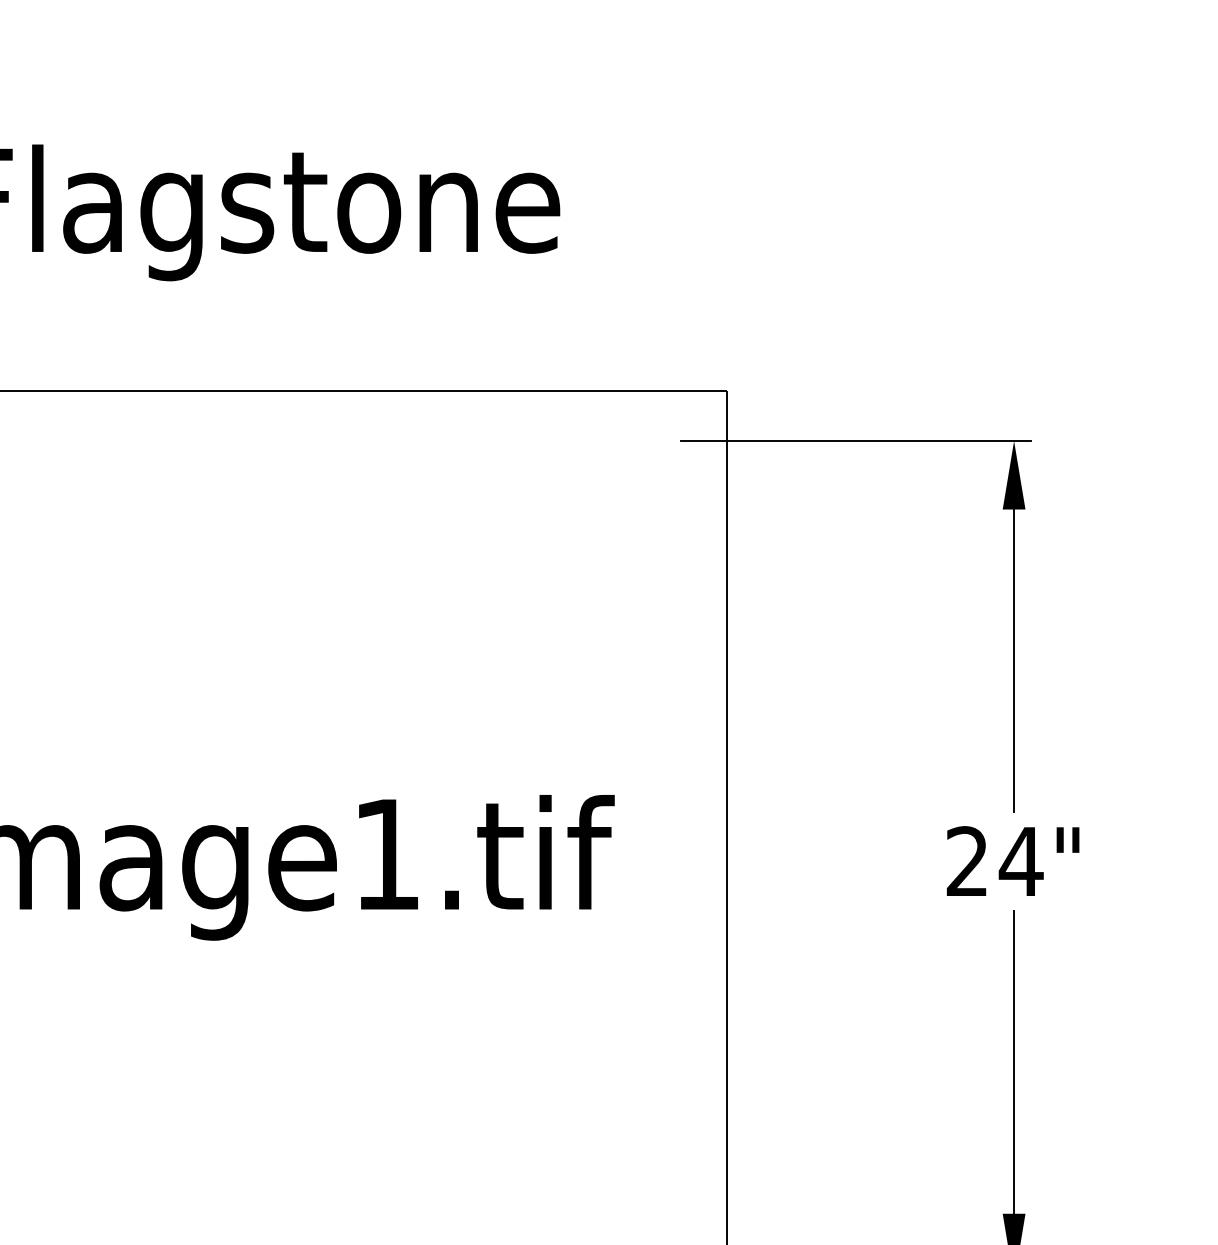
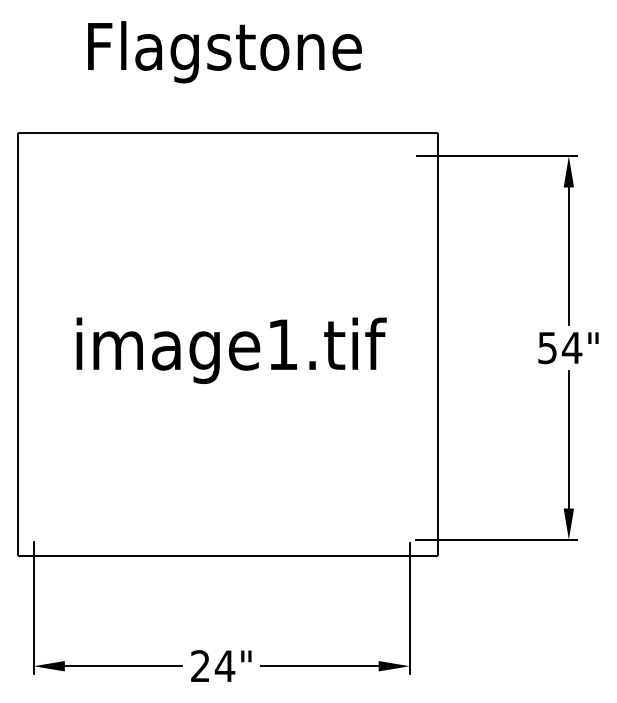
text: (967, 860) -> (547, 347), 24" -> 54"

